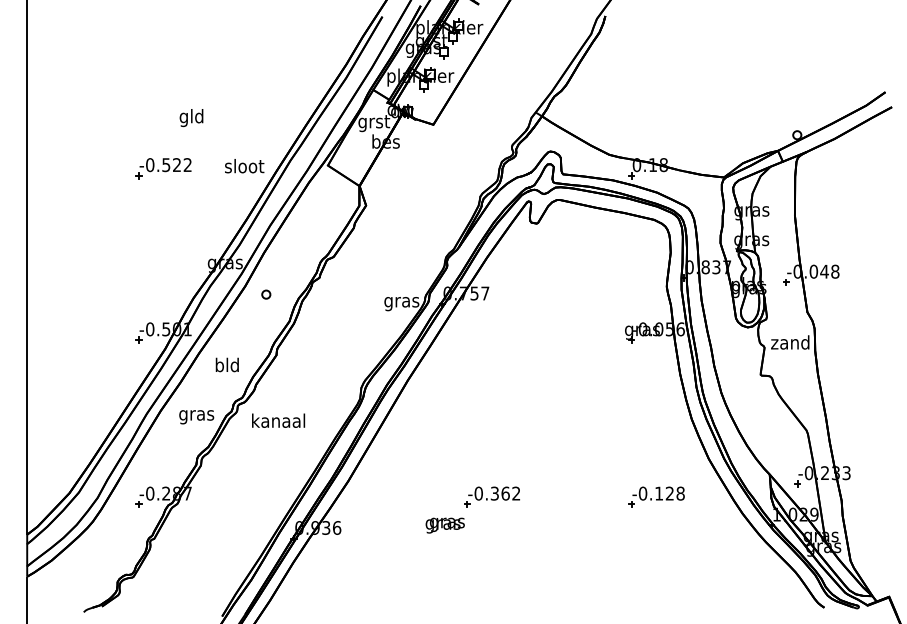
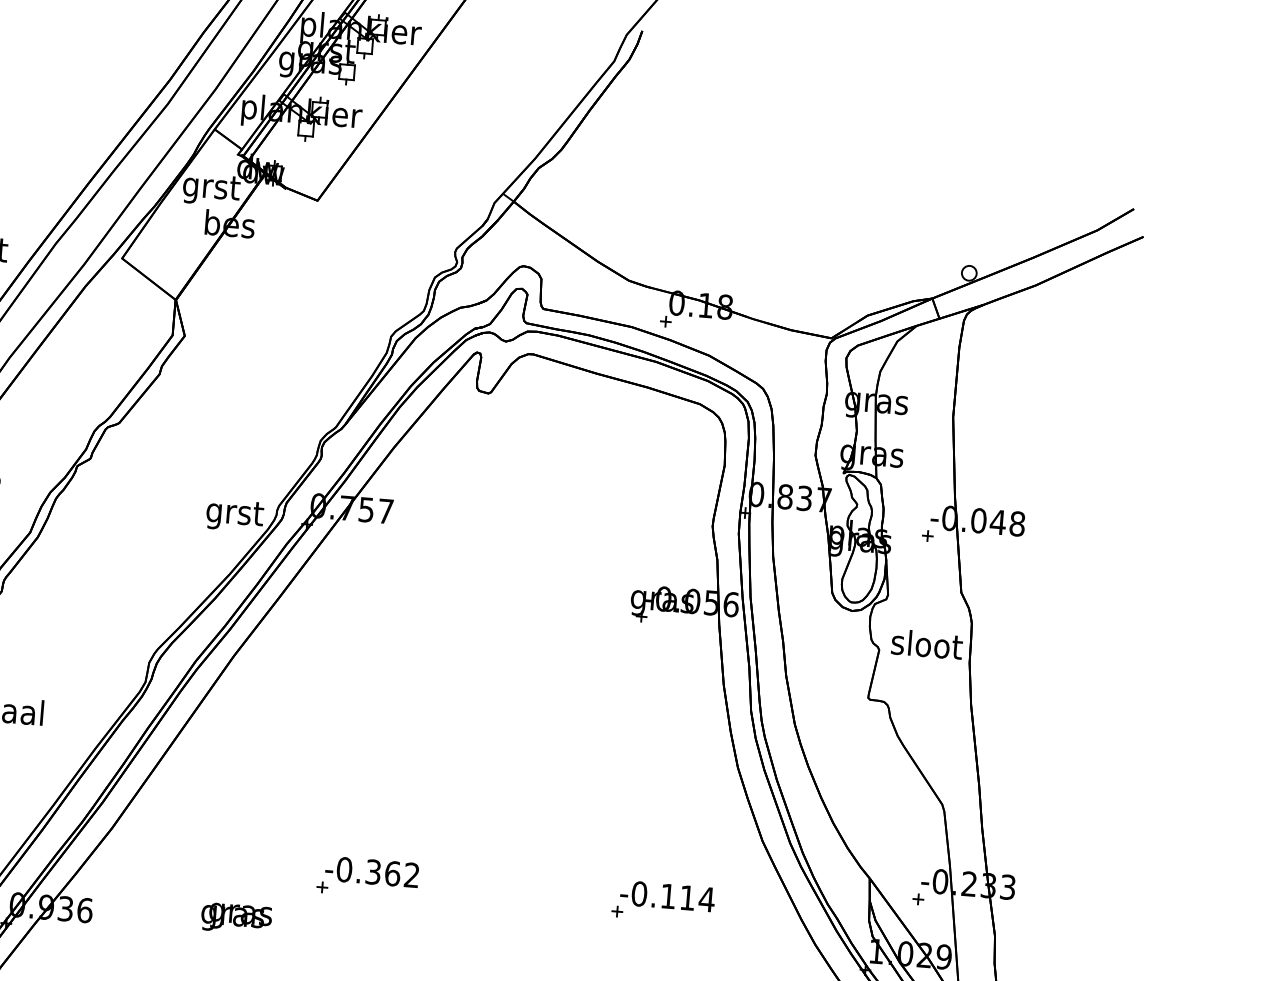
text: (401, 302) -> (233, 515), gras -> grst
text: (790, 342) -> (926, 644), zand -> sloot
text: (675, 493) -> (697, 898), -0.128 -> -0.114
text: (444, 525) -> (235, 918), moved

